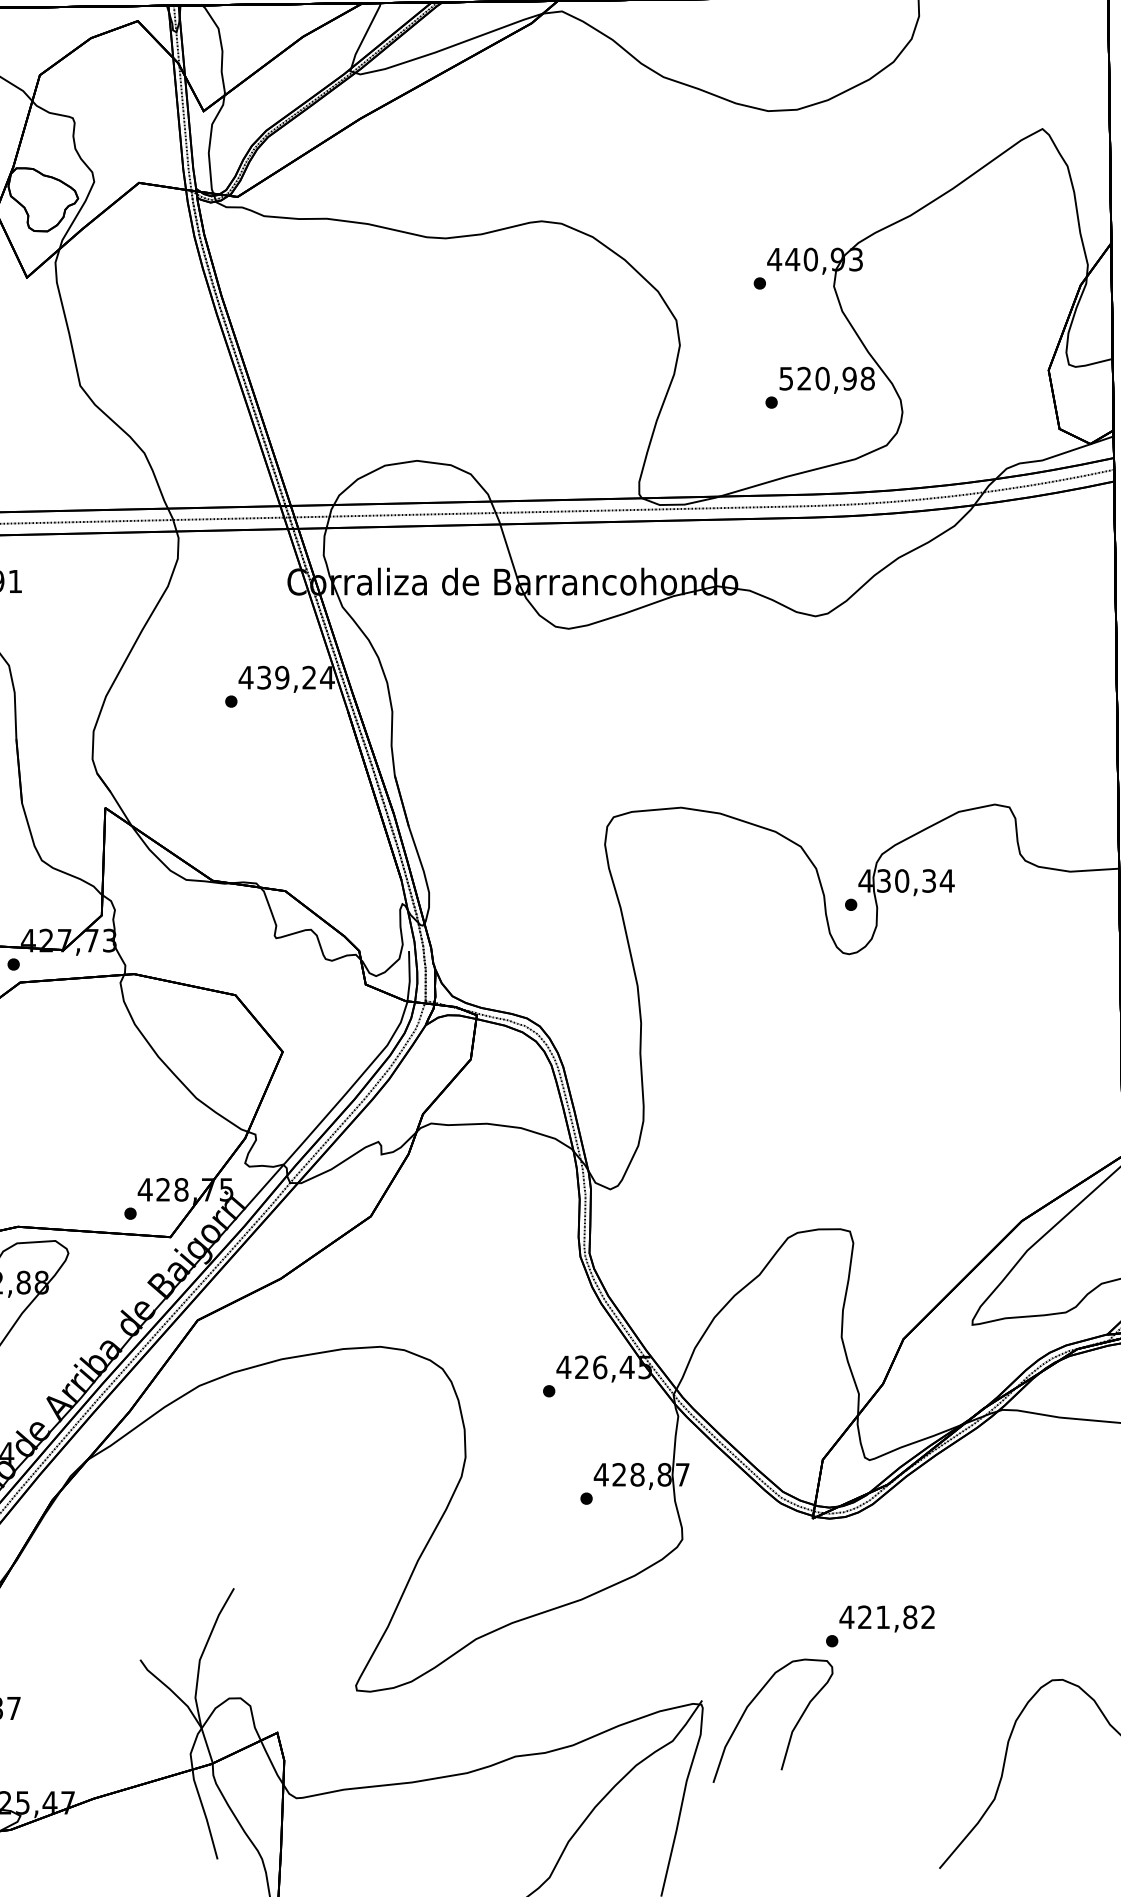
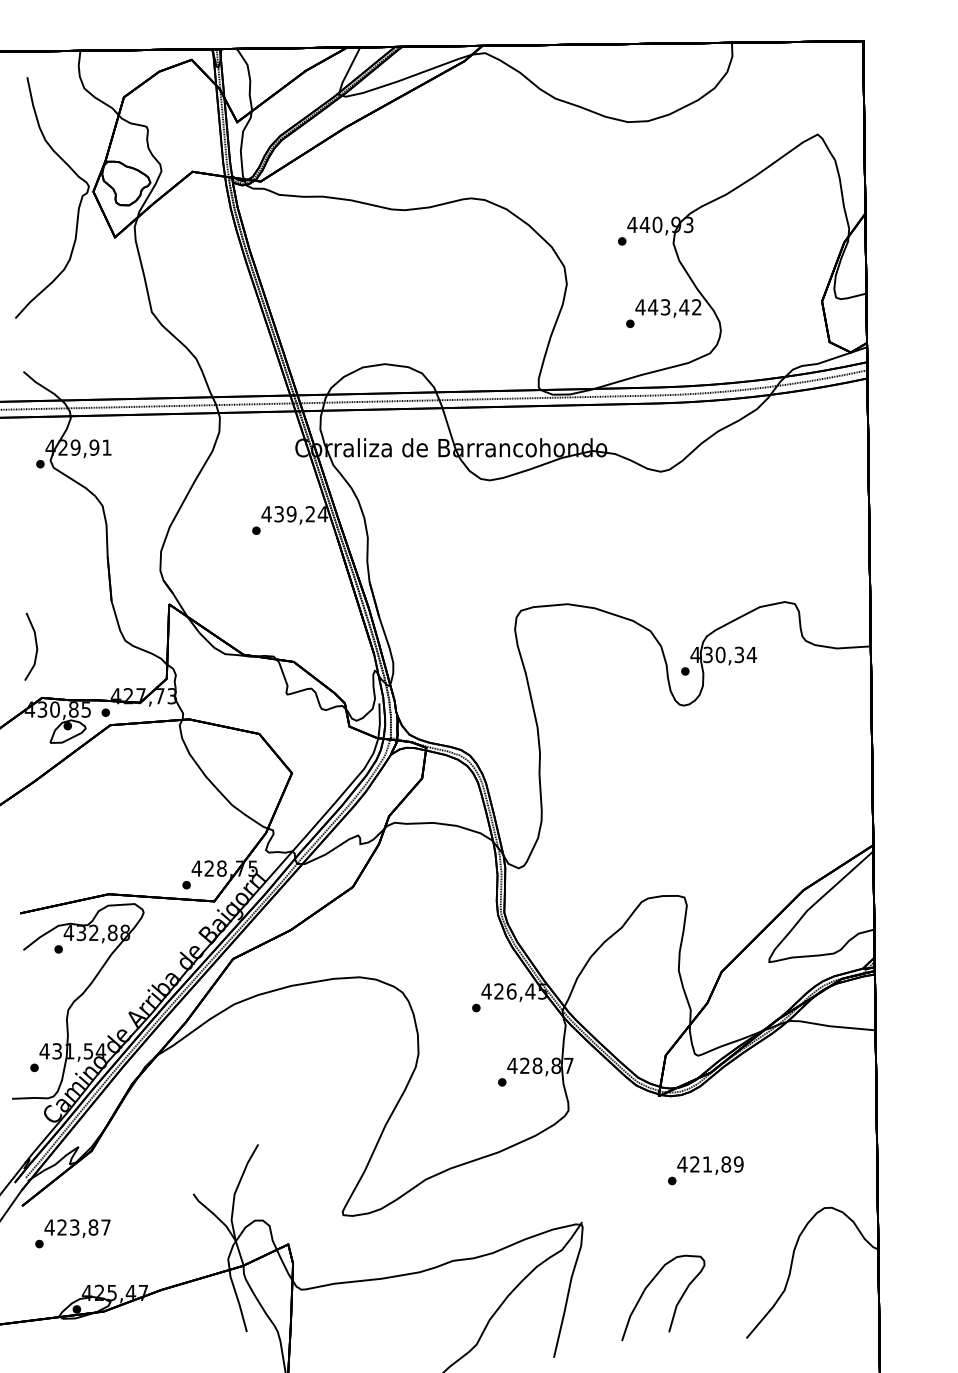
text: (826, 378) -> (668, 307), 520,98 -> 443,42
text: (927, 1617) -> (738, 1164), 421,82 -> 421,89
curve: (792, 1728) -> (676, 1303), moved

